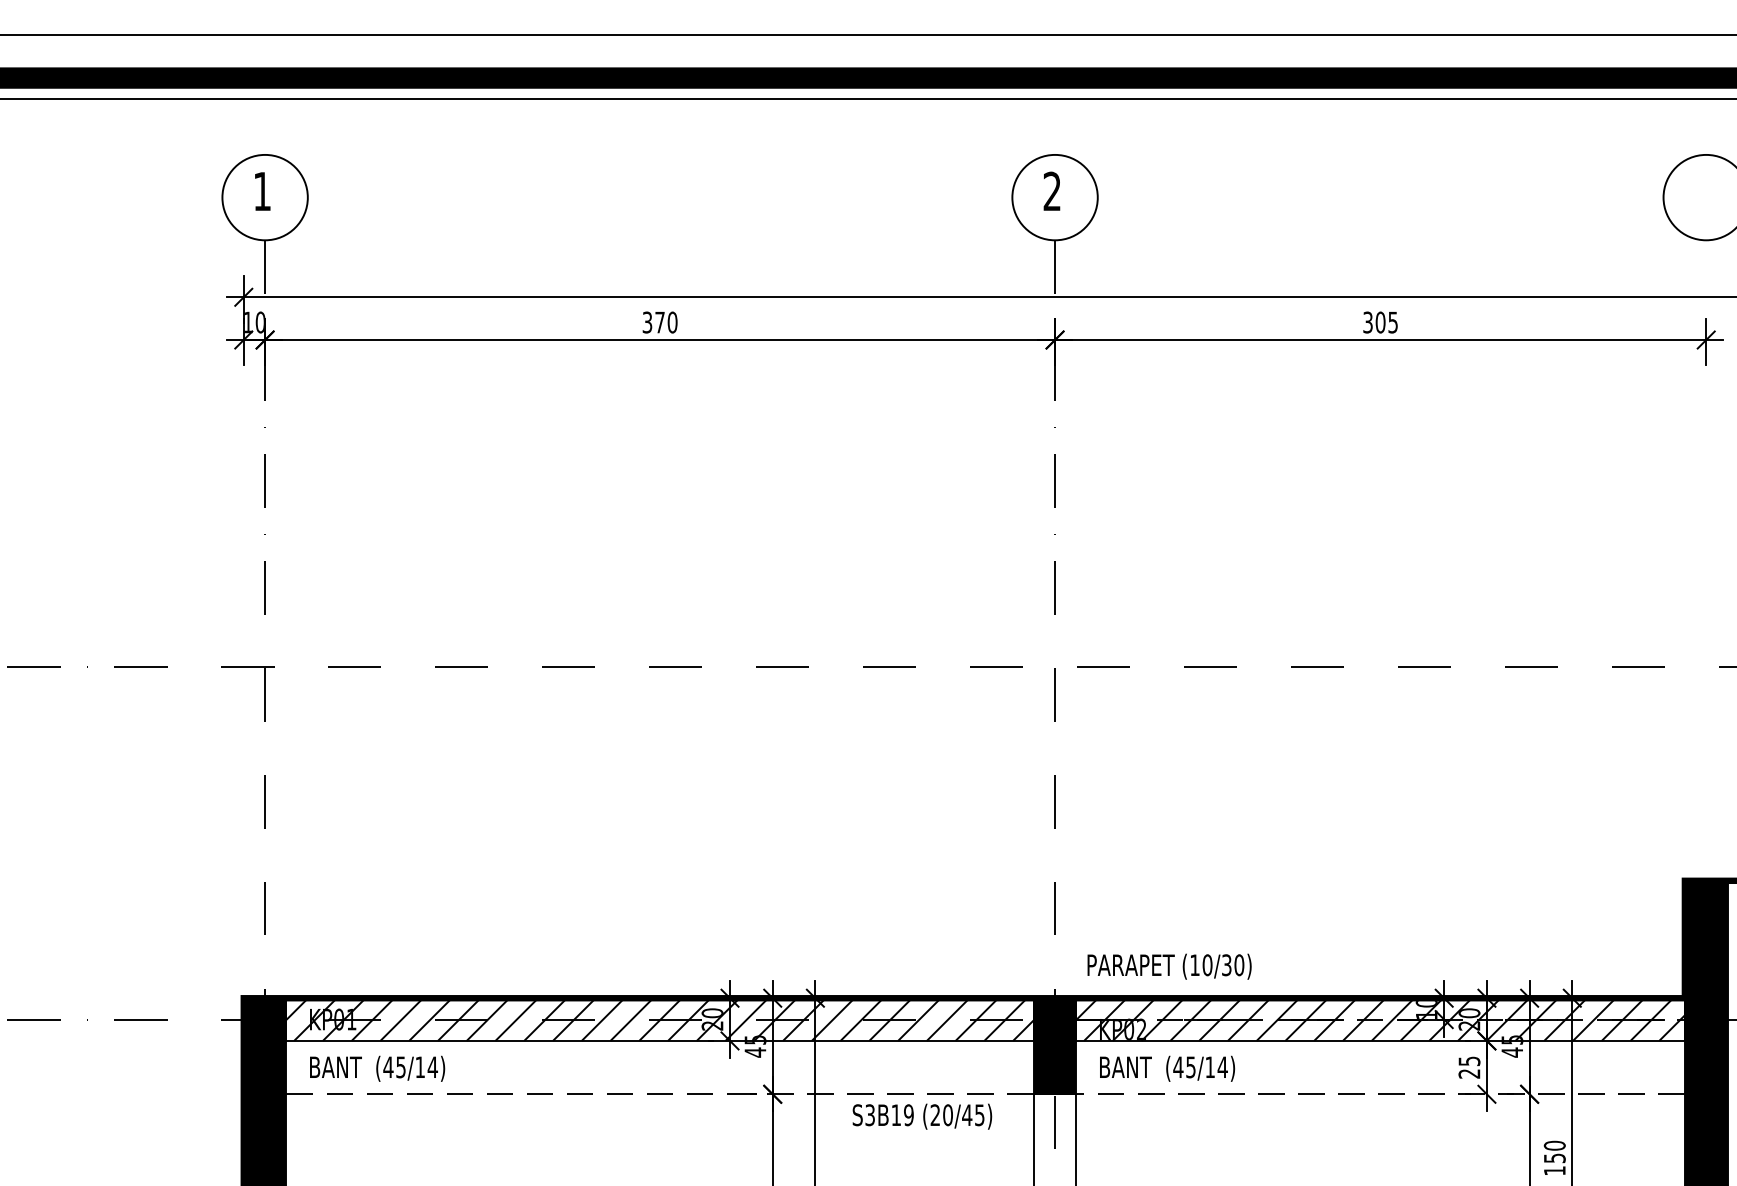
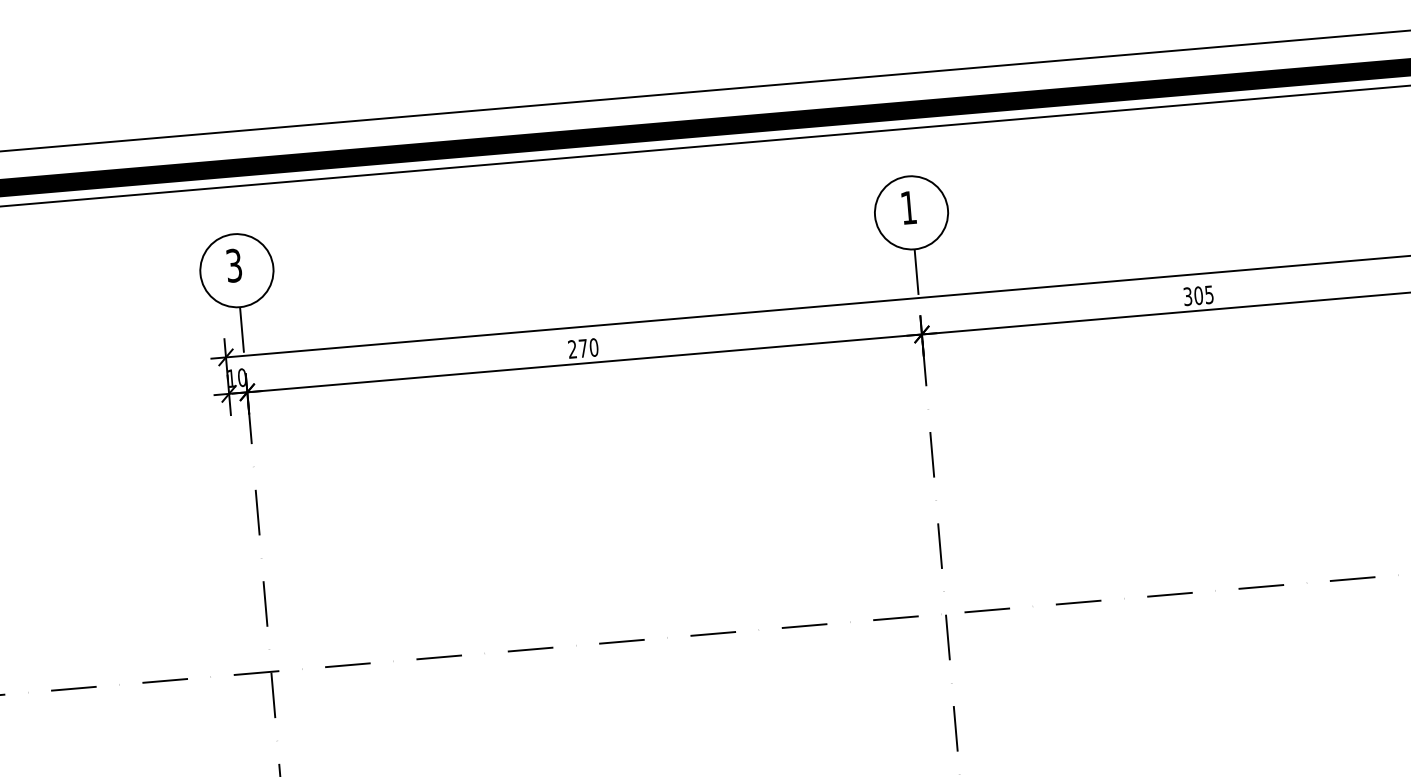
text: (1051, 190) -> (907, 207), 2 -> 1
text: (261, 191) -> (233, 265), 1 -> 3
text: (647, 322) -> (572, 349), 370 -> 270

